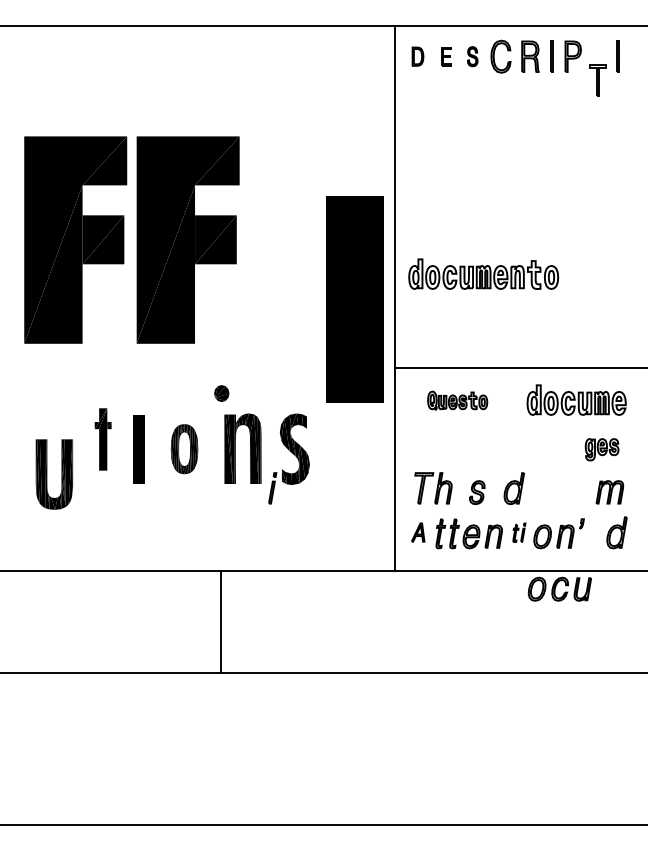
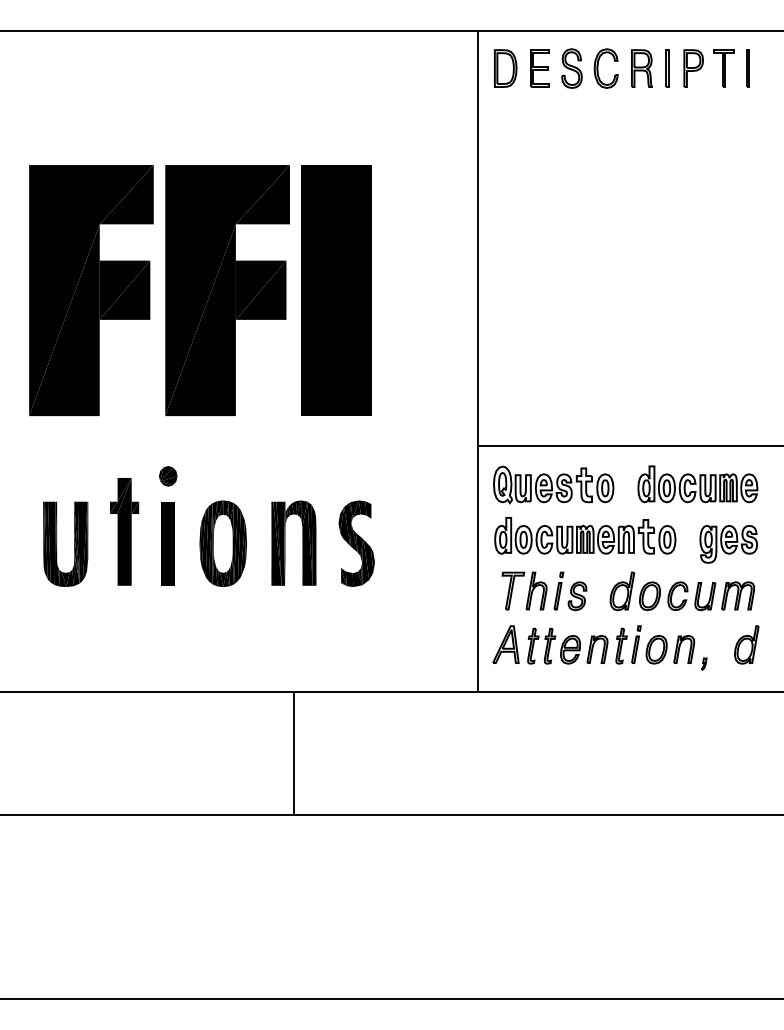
part: (417, 56) -> (505, 68), size x1.67
part: (445, 56) -> (539, 68), size x1.67
part: (472, 56) -> (571, 68), size x1.67
part: (597, 80) -> (723, 68), moved
part: (483, 273) -> (585, 535), moved
part: (354, 299) -> (336, 290), moved
part: (221, 393) -> (168, 476), moved
part: (457, 400) -> (553, 484), size x1.67
part: (103, 439) -> (124, 531), size x1.43
part: (183, 449) -> (222, 543), size x1.43
part: (601, 449) -> (728, 544), size x1.43
part: (47, 473) -> (57, 543), moved
part: (272, 487) -> (558, 590), moved
part: (582, 523) -> (704, 663), moved
part: (417, 532) -> (505, 644), size x1.67
part: (519, 532) -> (628, 644), size x1.67
part: (559, 589) -> (677, 596), moved
line: (221, 621) -> (293, 752), moved

